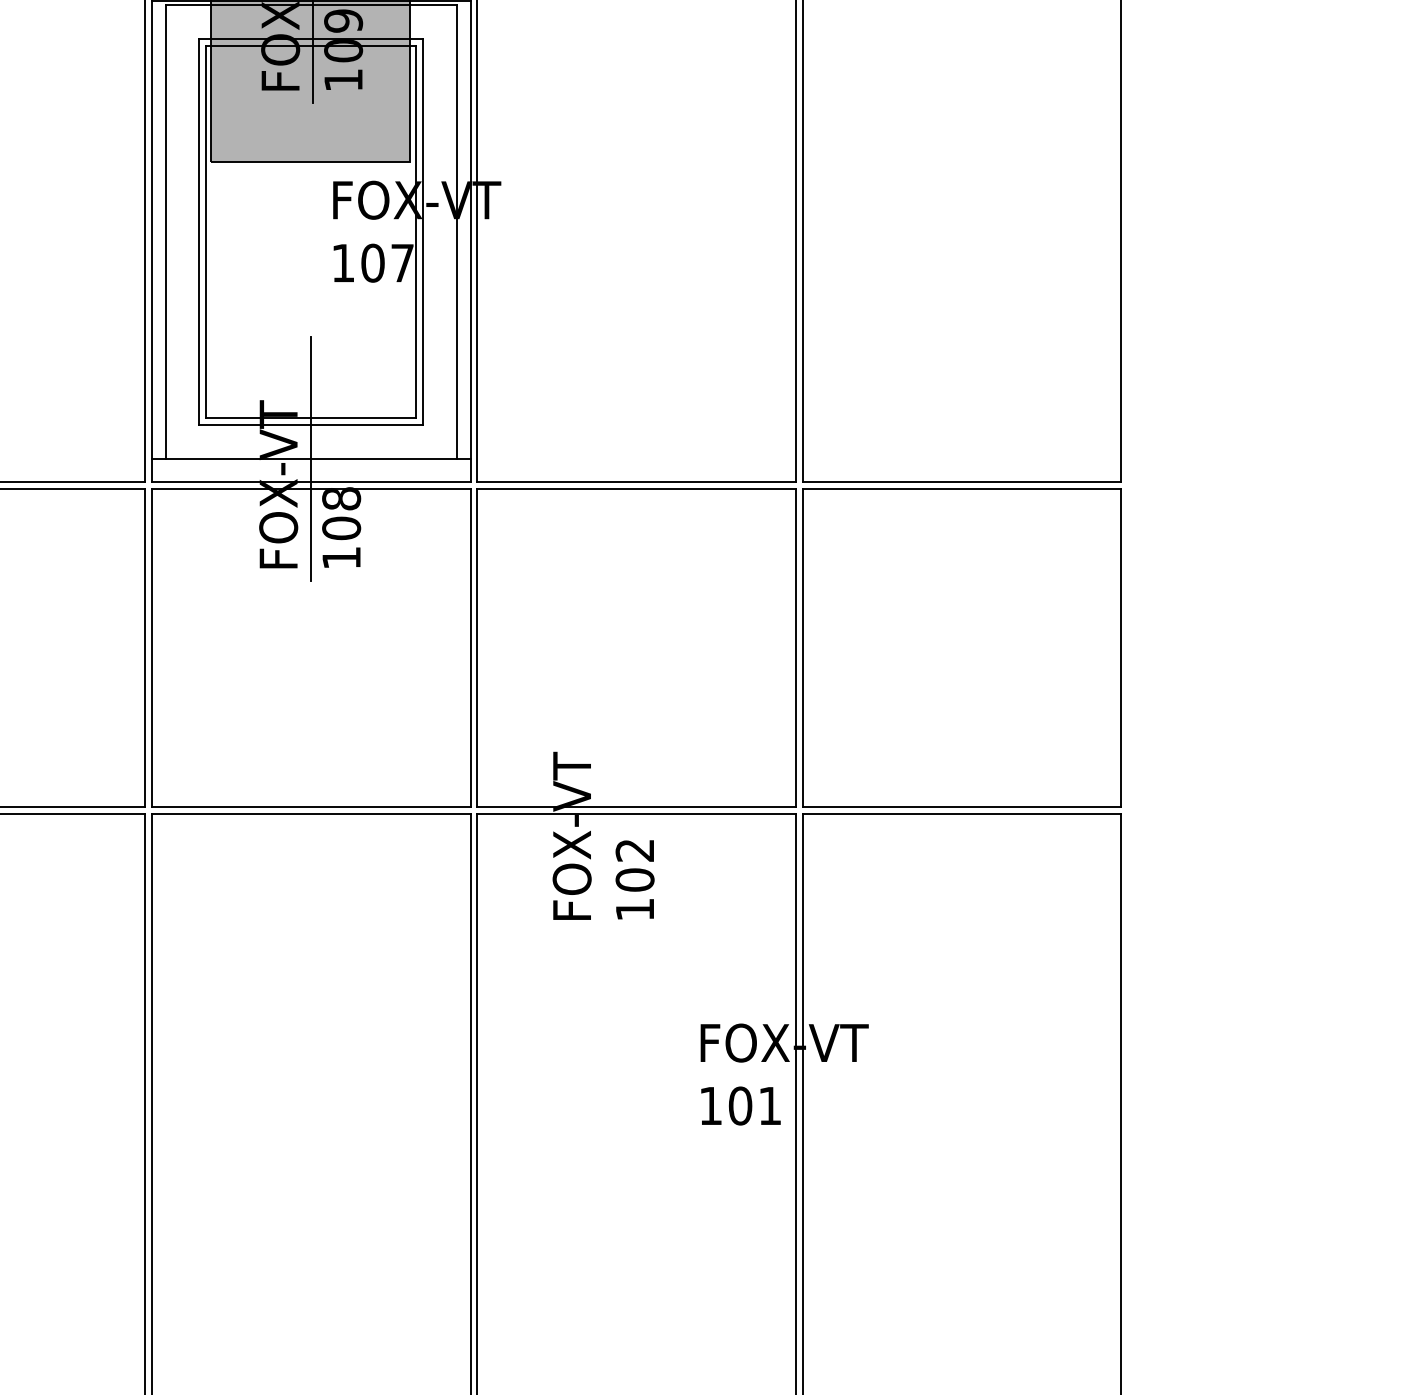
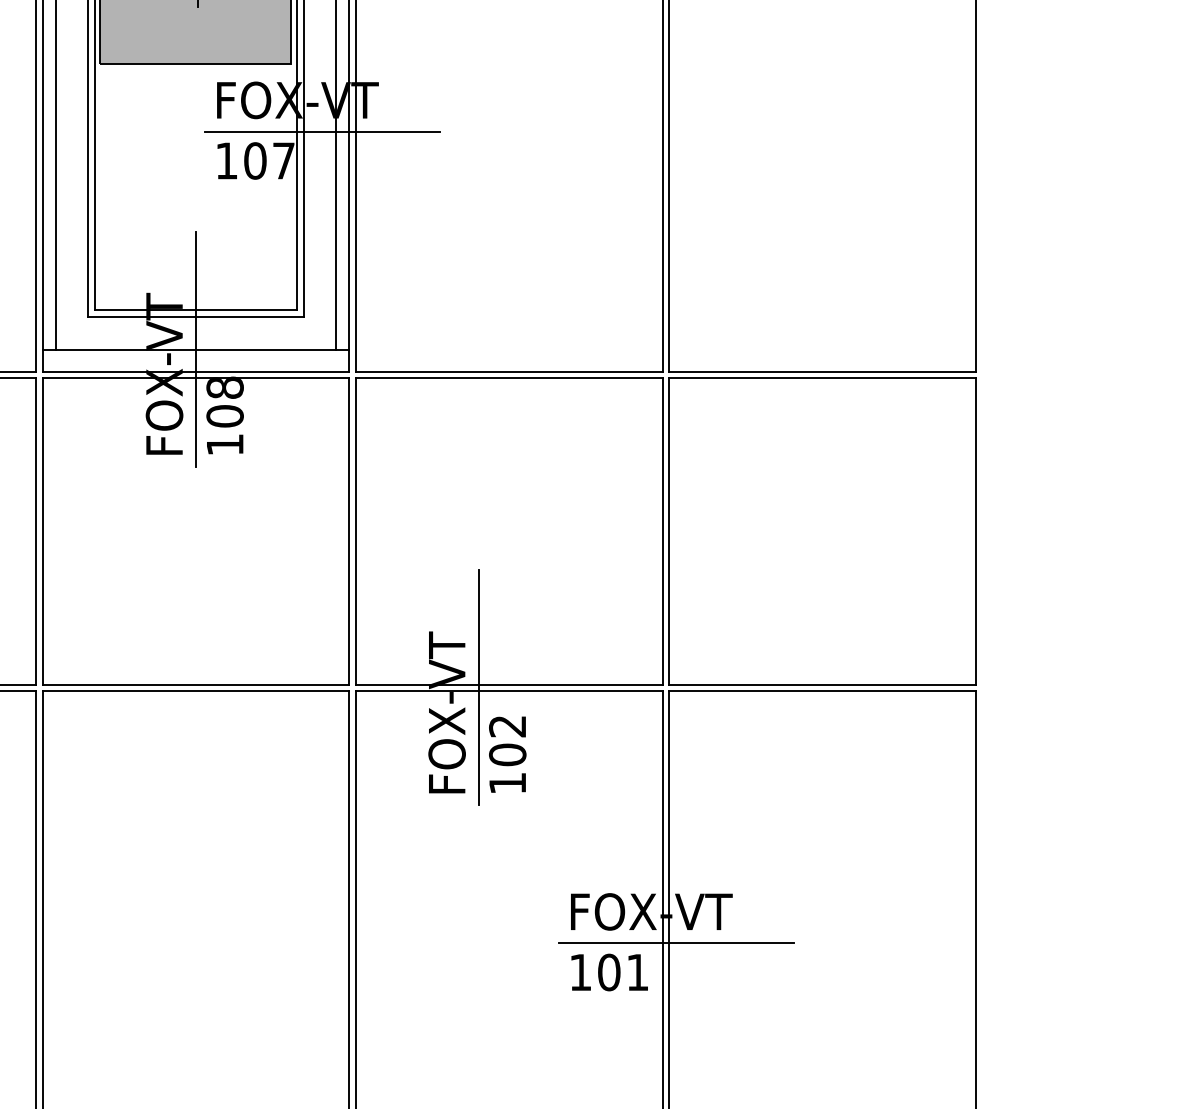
line: (442, 232) -> (322, 131), added
line: (604, 810) -> (478, 687), added
line: (810, 1075) -> (676, 943), added

